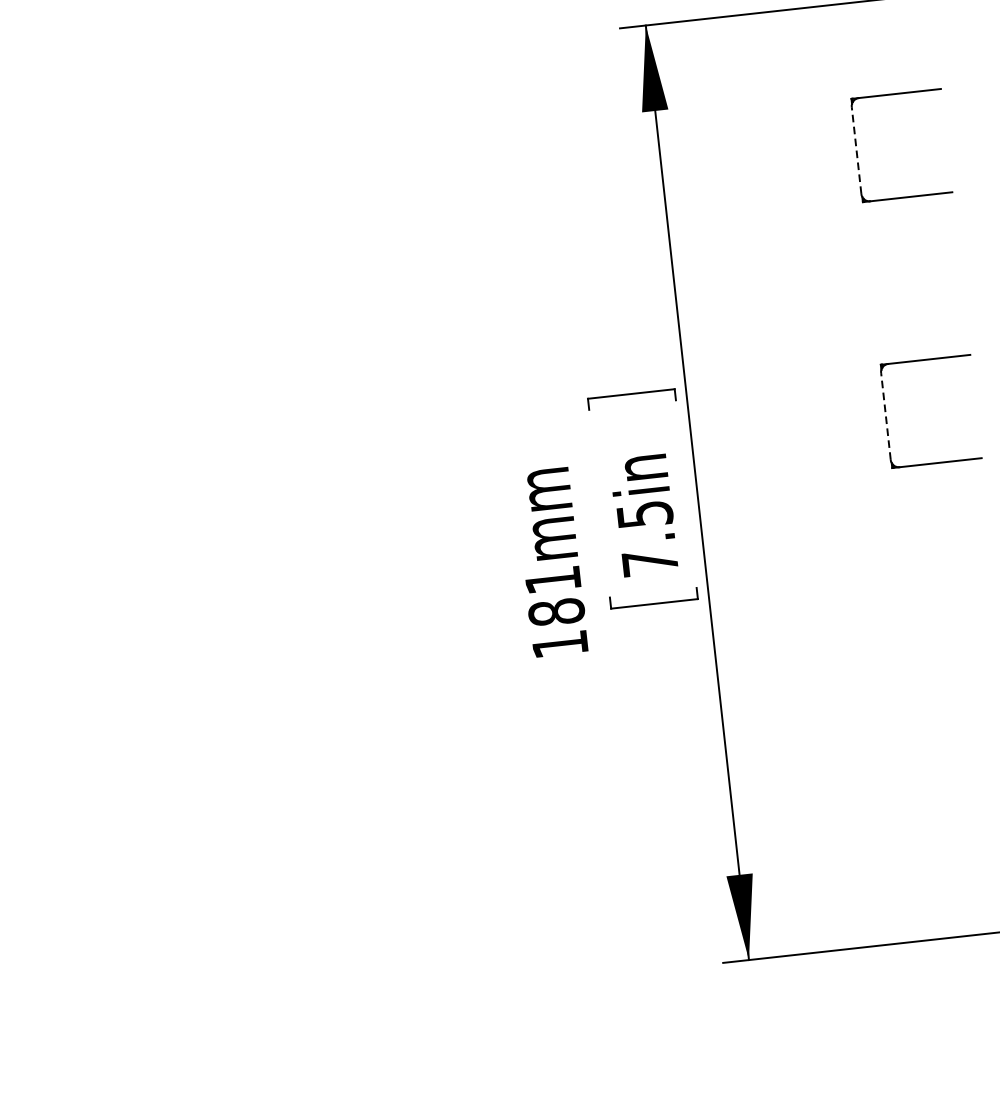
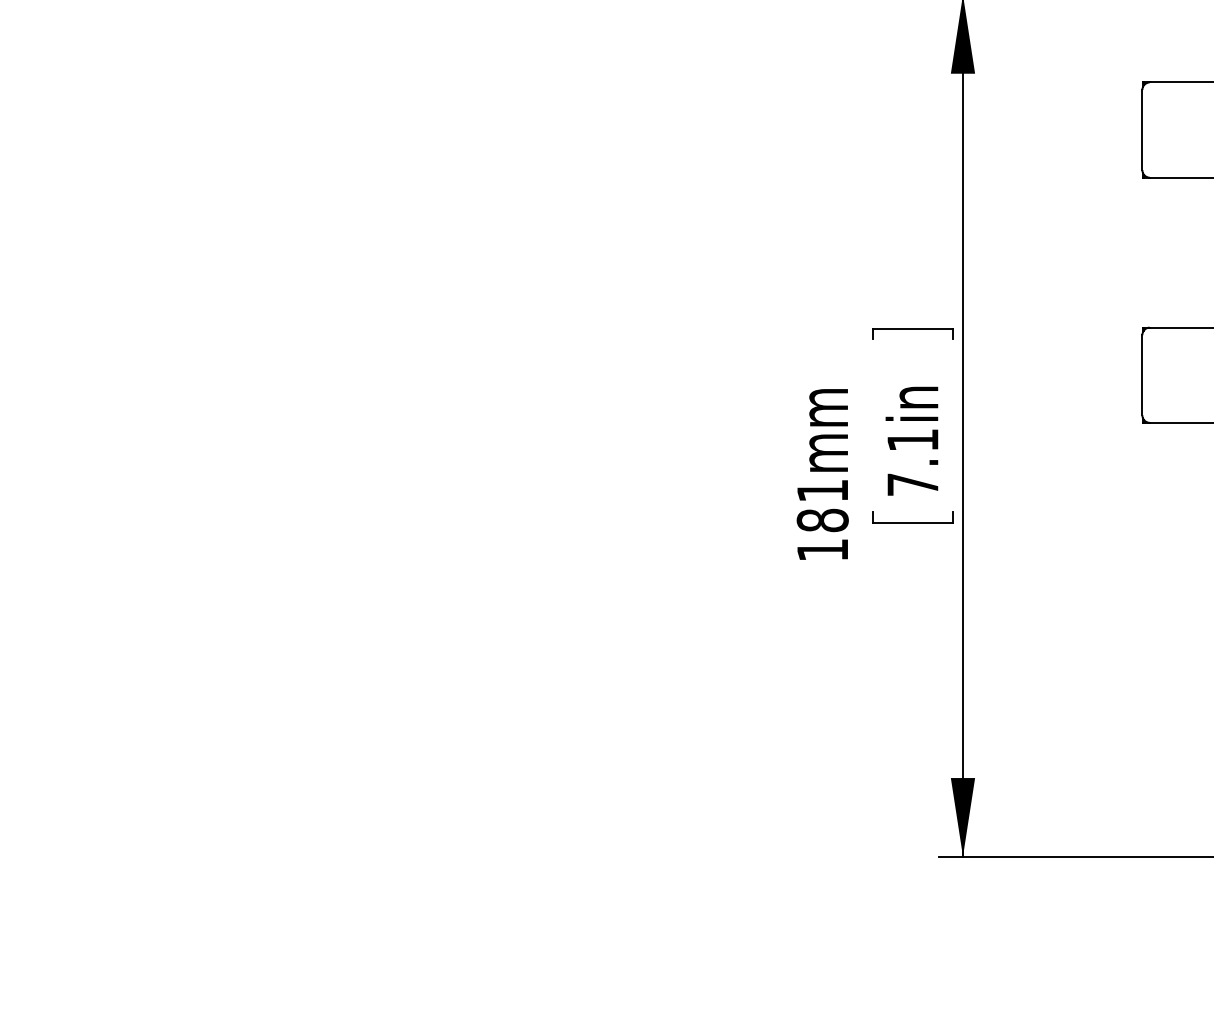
line: (856, 151) -> (1142, 130), dashed -> solid
line: (886, 416) -> (1142, 375), dashed -> solid
text: (645, 514) -> (913, 440), 7.5in -> 7.1in

